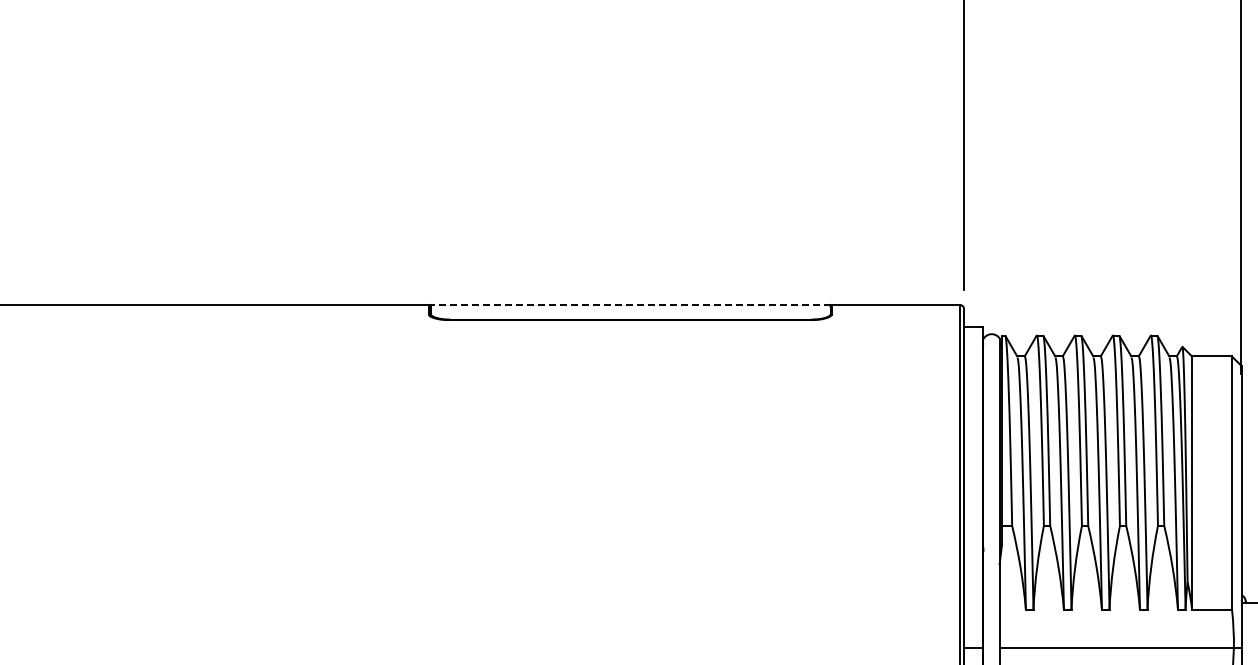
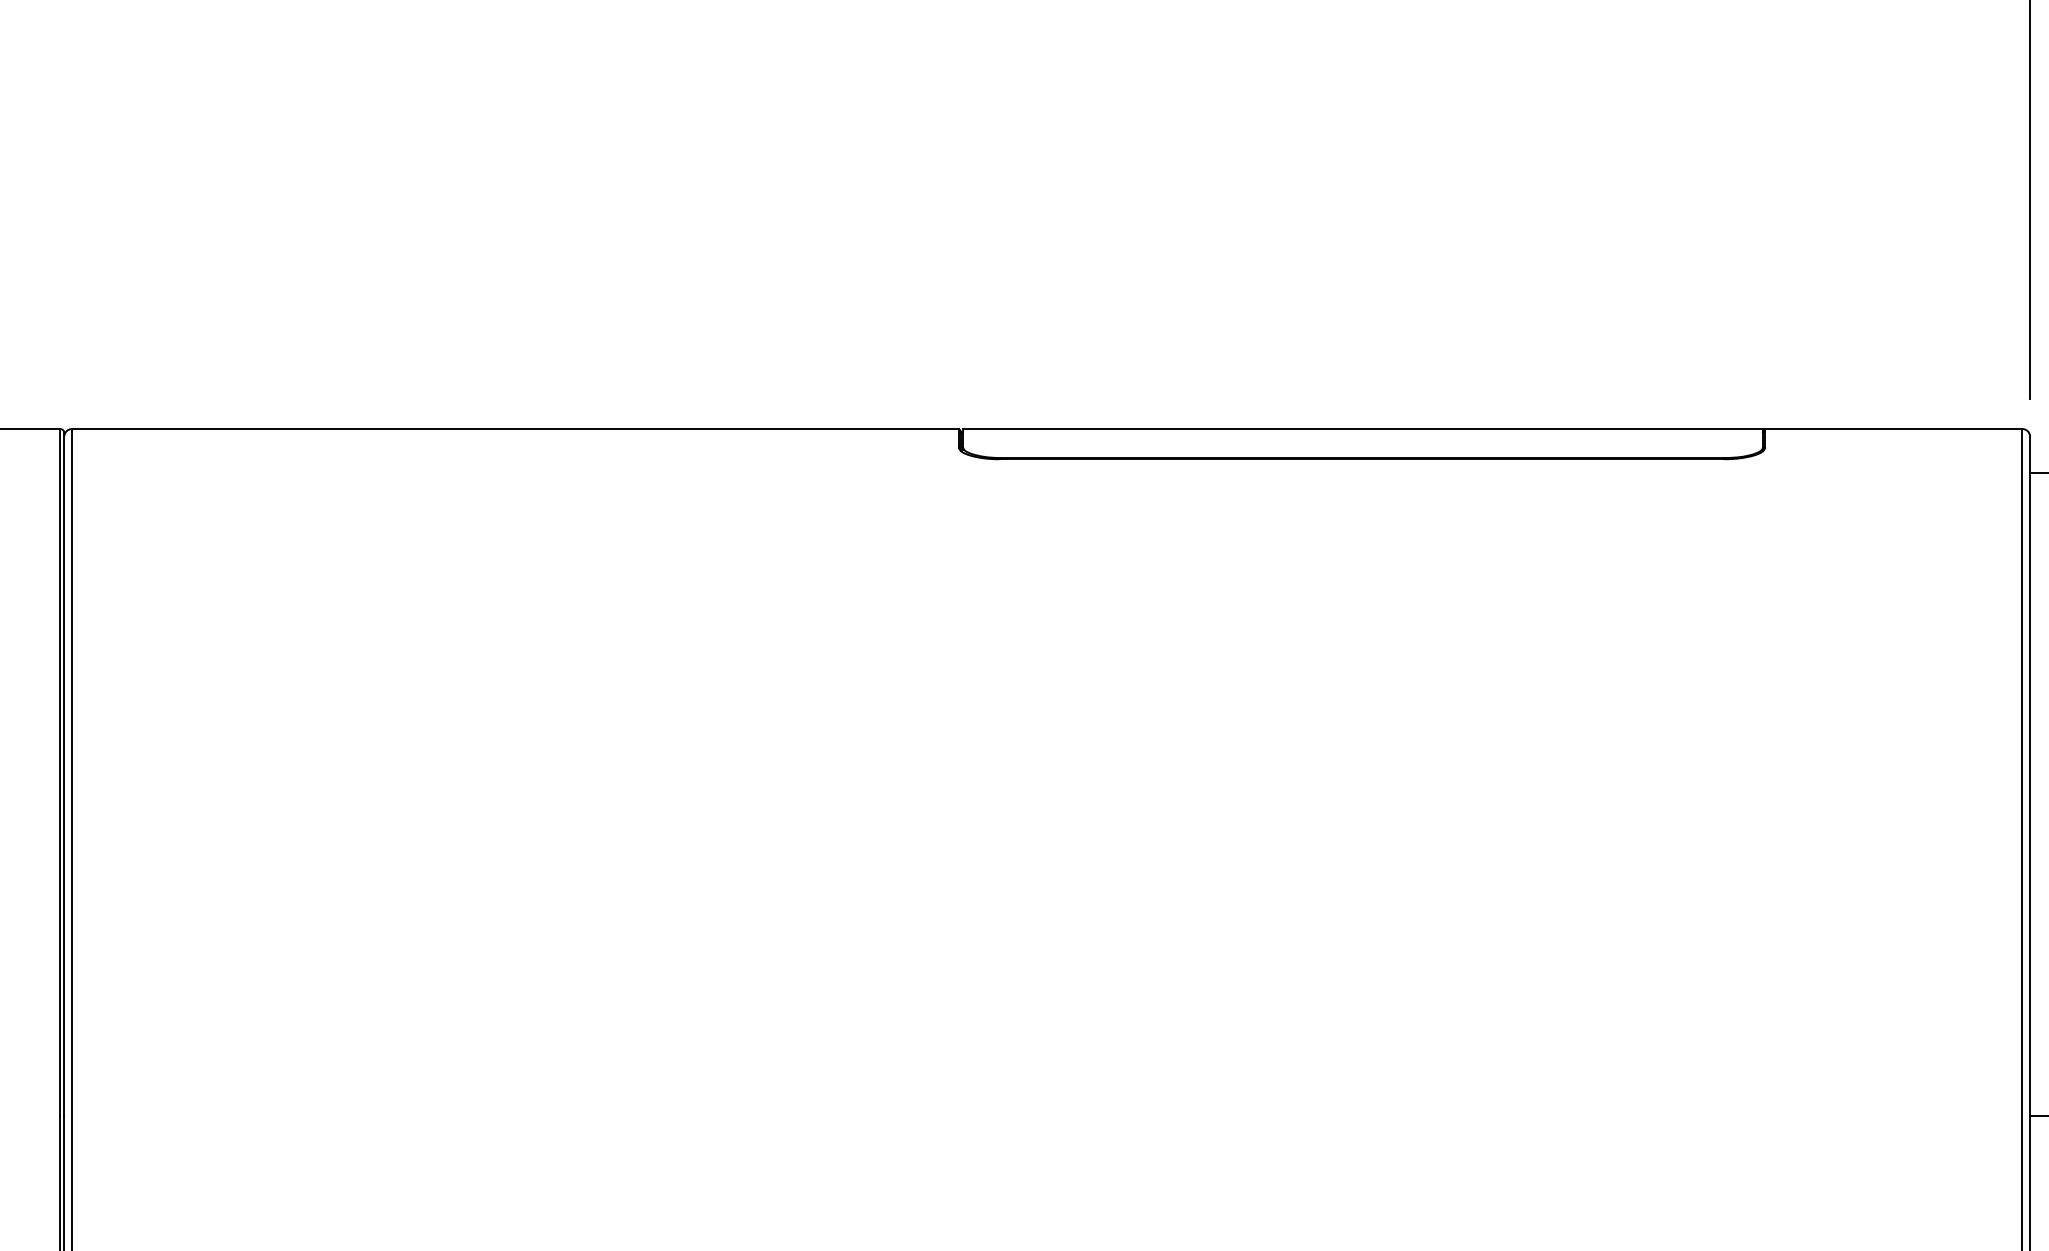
line: (630, 305) -> (1362, 429), dashed -> solid

